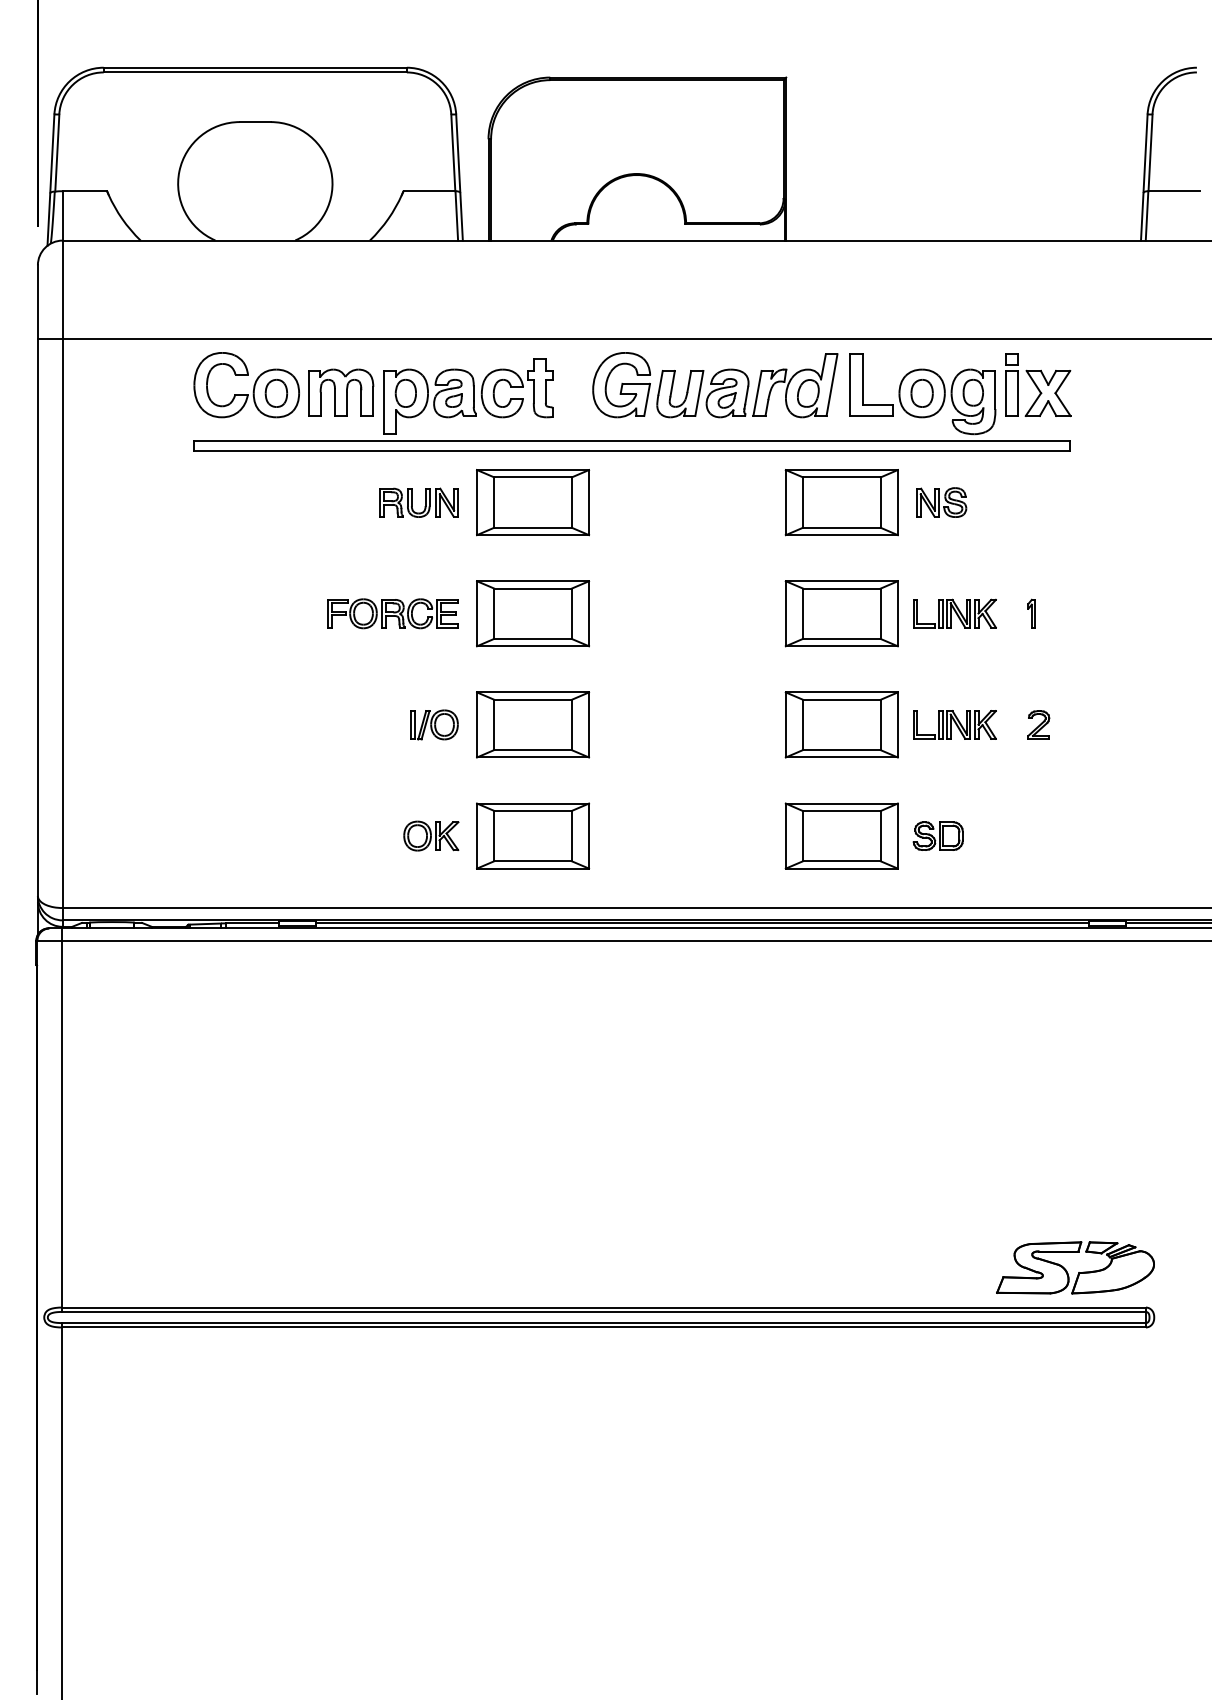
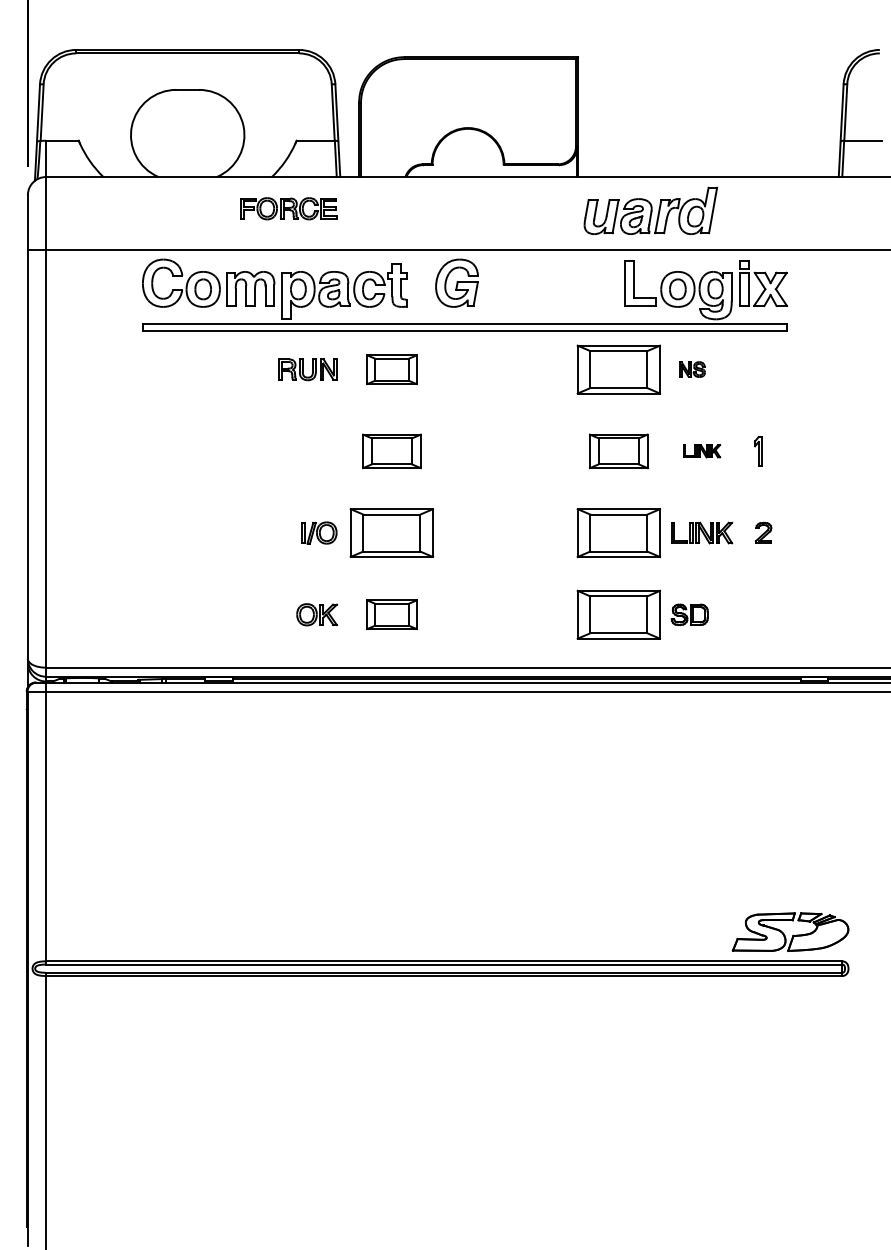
part: (747, 385) -> (650, 210), moved
part: (533, 502) -> (392, 369), size x0.6
part: (941, 502) -> (692, 369), size x0.7
part: (392, 613) -> (288, 208), moved
part: (533, 613) -> (392, 451), size x0.7
part: (841, 613) -> (618, 451), size x0.7
part: (954, 613) -> (701, 451), size x0.6
part: (1031, 613) -> (758, 451), size x1.4
part: (533, 835) -> (392, 614), size x0.6

